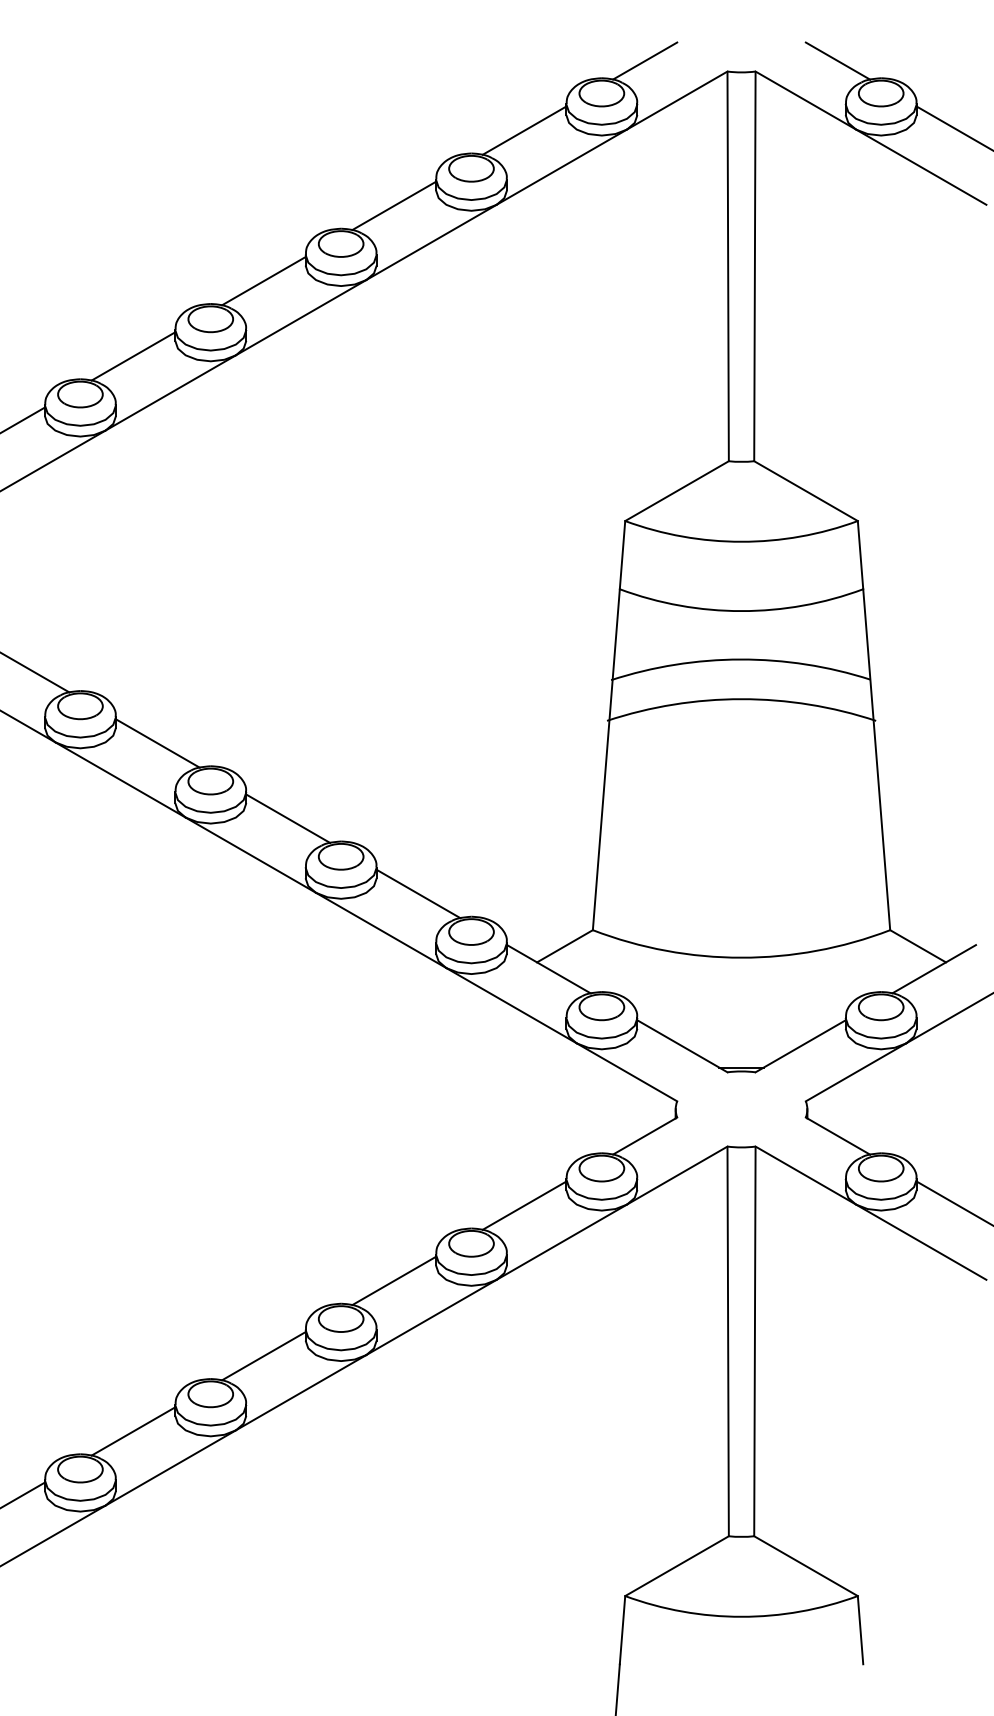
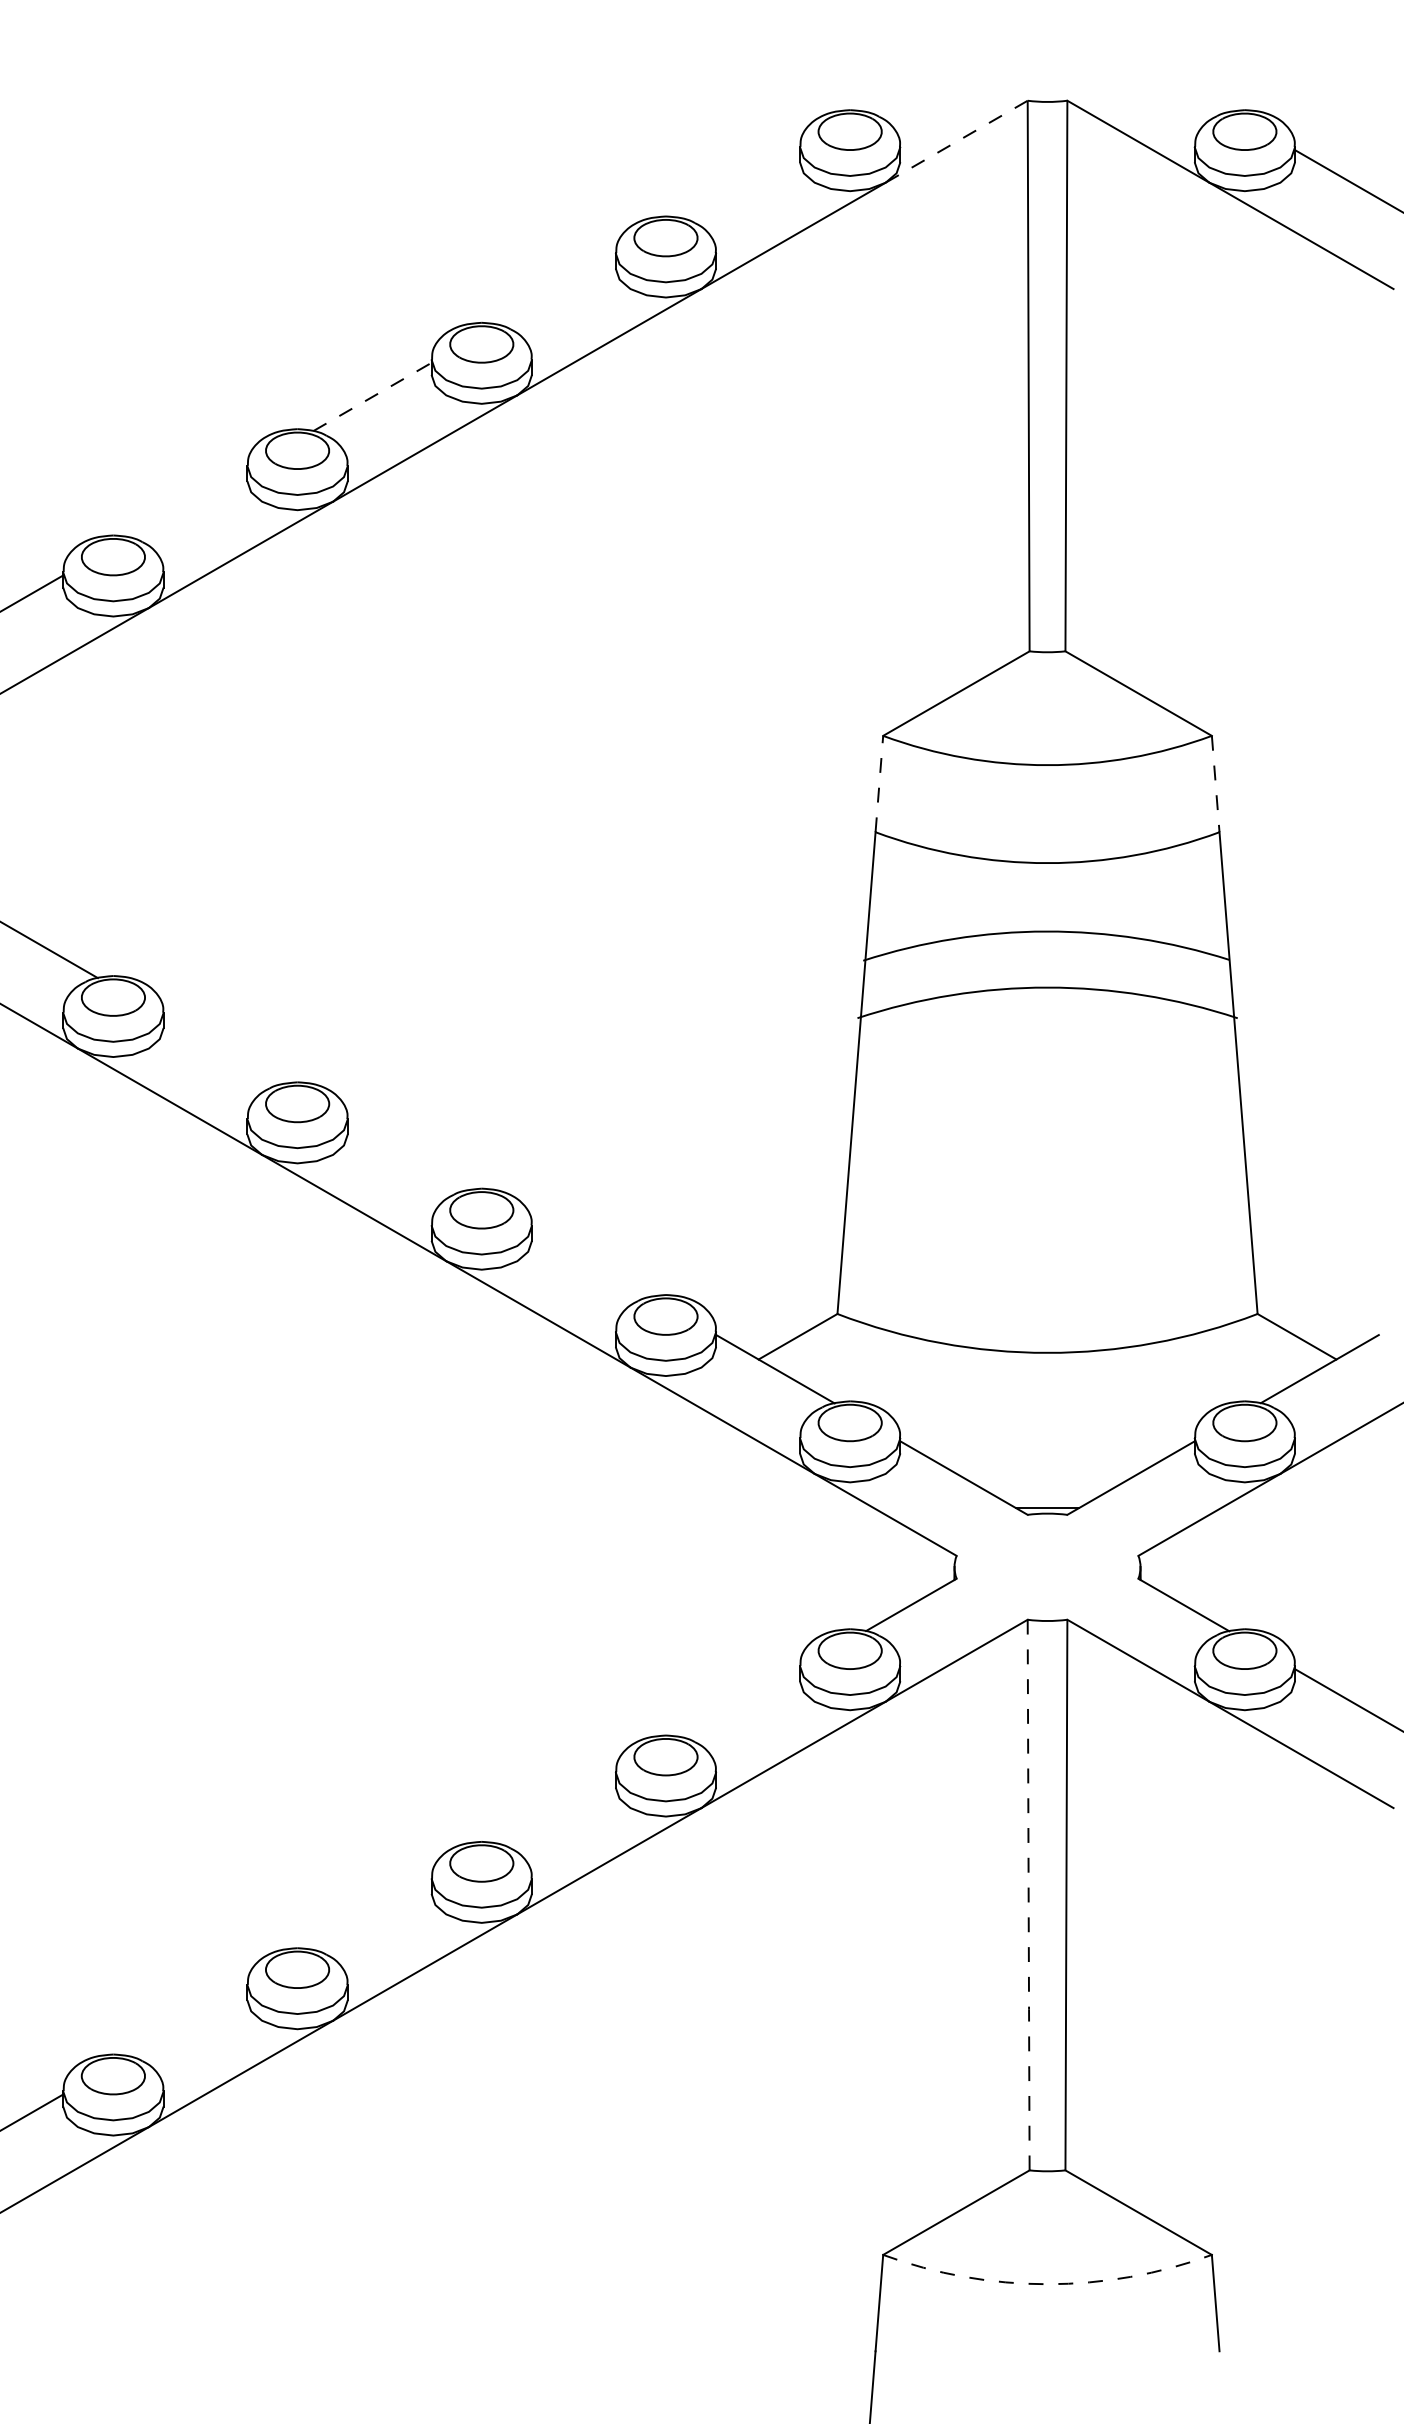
line: (645, 60) -> (911, 85), removed
line: (837, 60) -> (1183, 85), removed
line: (677, 100) -> (956, 141), solid -> dashed
line: (524, 130) -> (740, 184), removed
line: (394, 205) -> (556, 290), removed
line: (263, 280) -> (372, 396), solid -> dashed
line: (133, 356) -> (188, 503), removed
line: (622, 554) -> (879, 783), solid -> dashed
line: (860, 555) -> (1215, 784), solid -> dashed
line: (157, 743) -> (222, 1050), removed
line: (287, 818) -> (406, 1156), removed
line: (418, 893) -> (591, 1262), removed
line: (524, 1205) -> (740, 1703), removed
line: (394, 1280) -> (556, 1809), removed
line: (728, 1341) -> (1028, 1895), solid -> dashed
line: (263, 1355) -> (372, 1915), removed
line: (133, 1431) -> (188, 2022), removed
arc: (741, 1617) -> (1047, 2284), solid -> dashed

